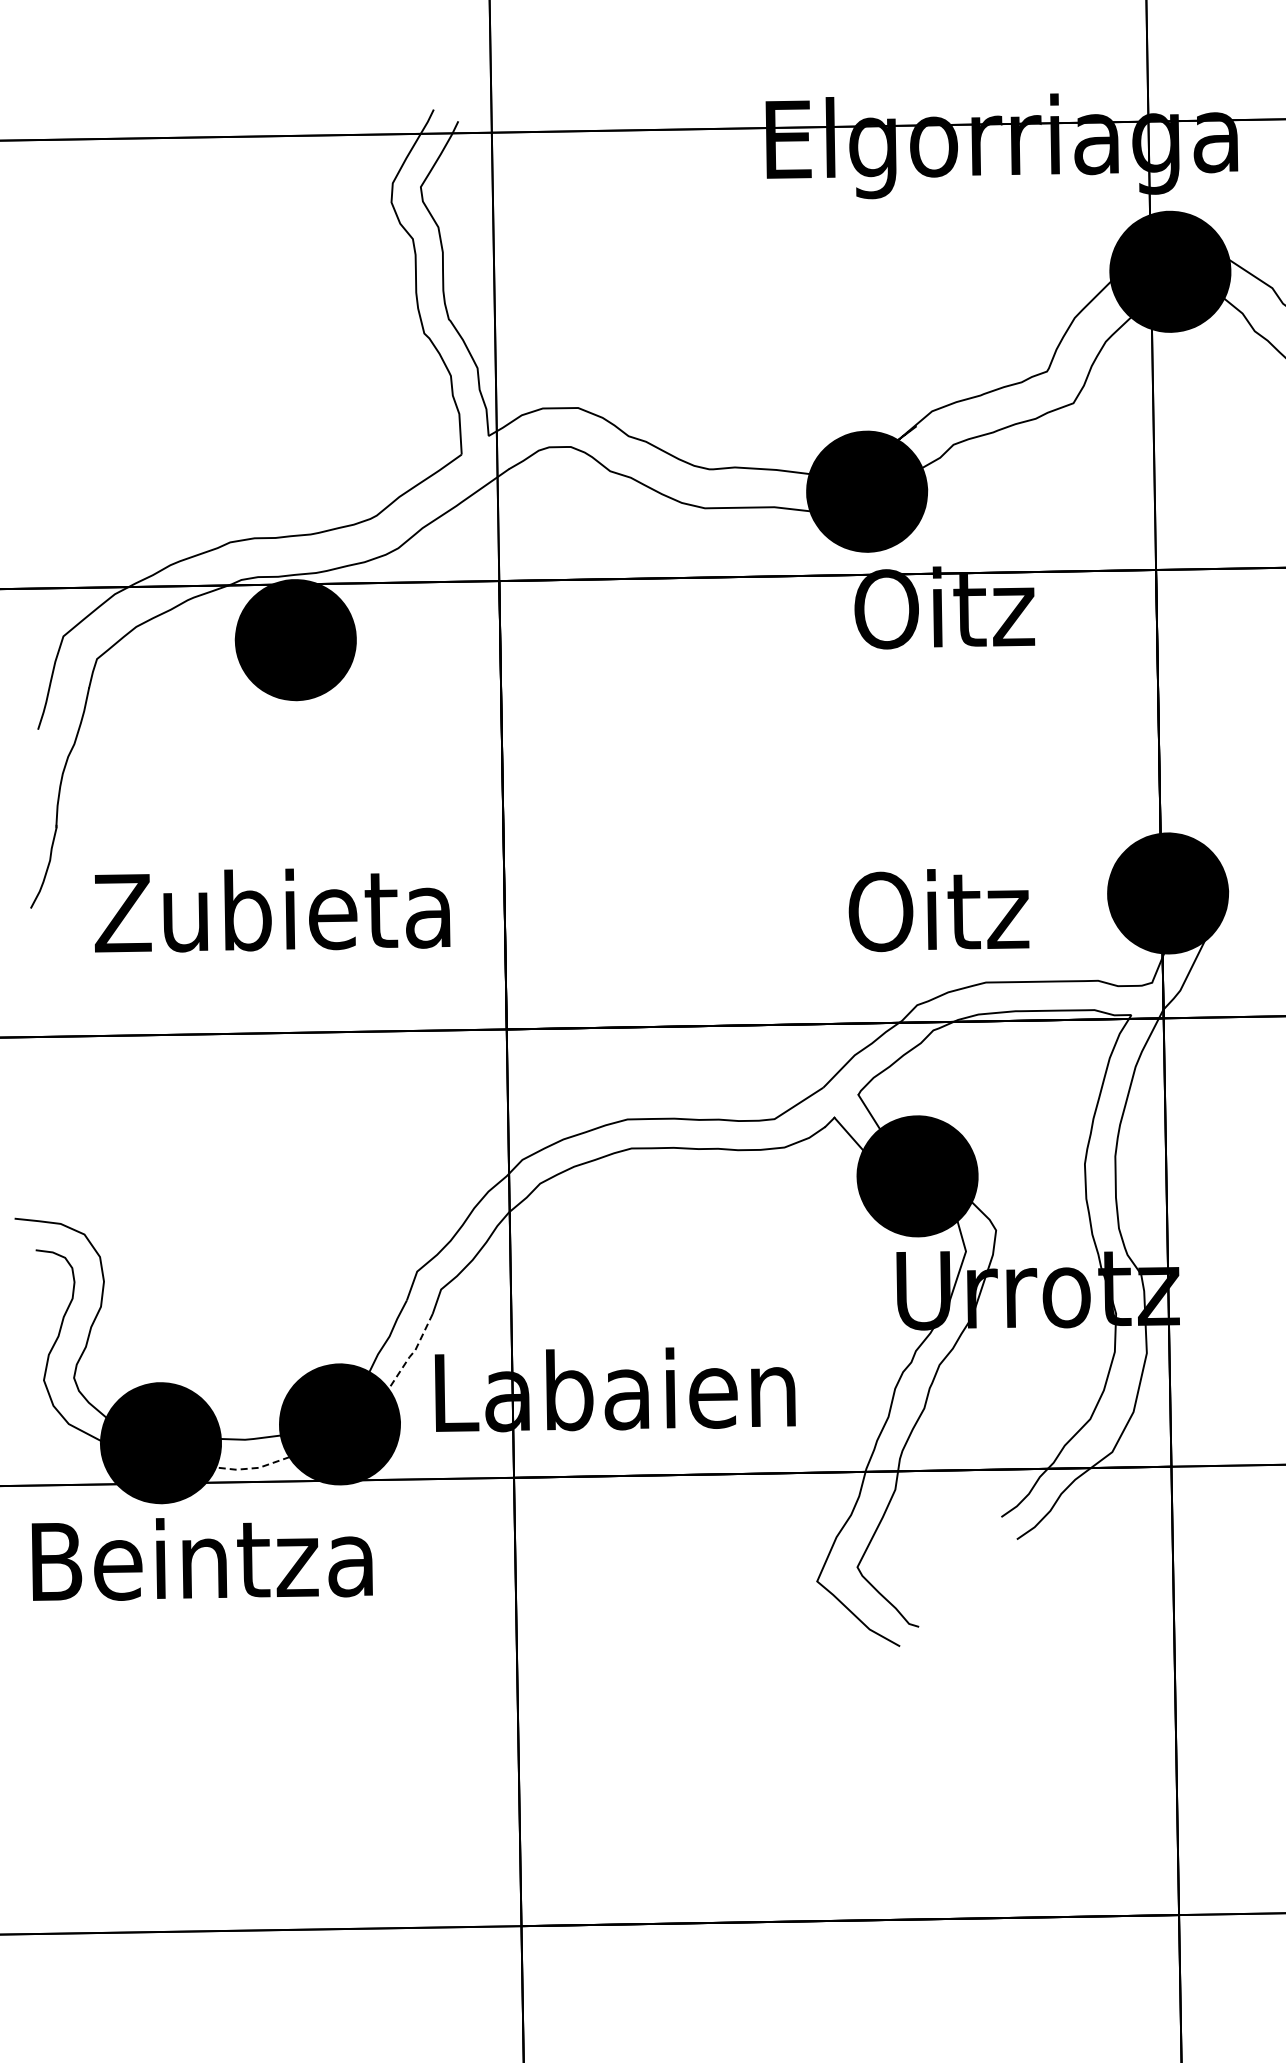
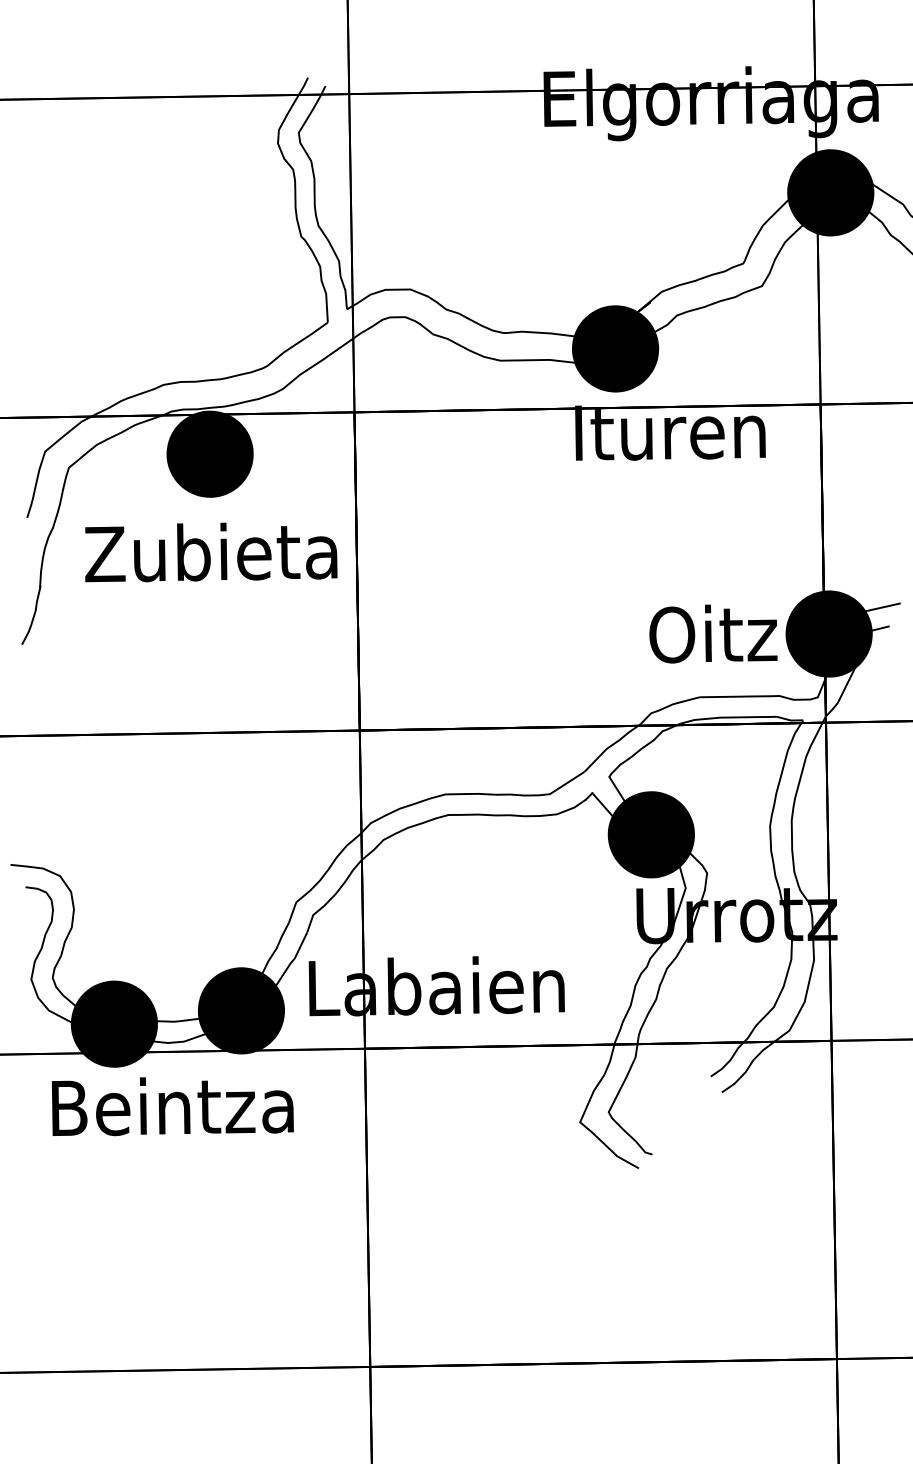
text: (944, 607) -> (670, 431), Oitz -> Ituren
line: (1242, 855) -> (881, 607), added
line: (1240, 885) -> (880, 628), added
text: (272, 910) -> (211, 552), moved
text: (938, 910) -> (713, 634), moved
line: (412, 1353) -> (292, 960), dashed -> solid
line: (253, 1468) -> (180, 1042), dashed -> solid
text: (201, 1559) -> (172, 1106), moved

